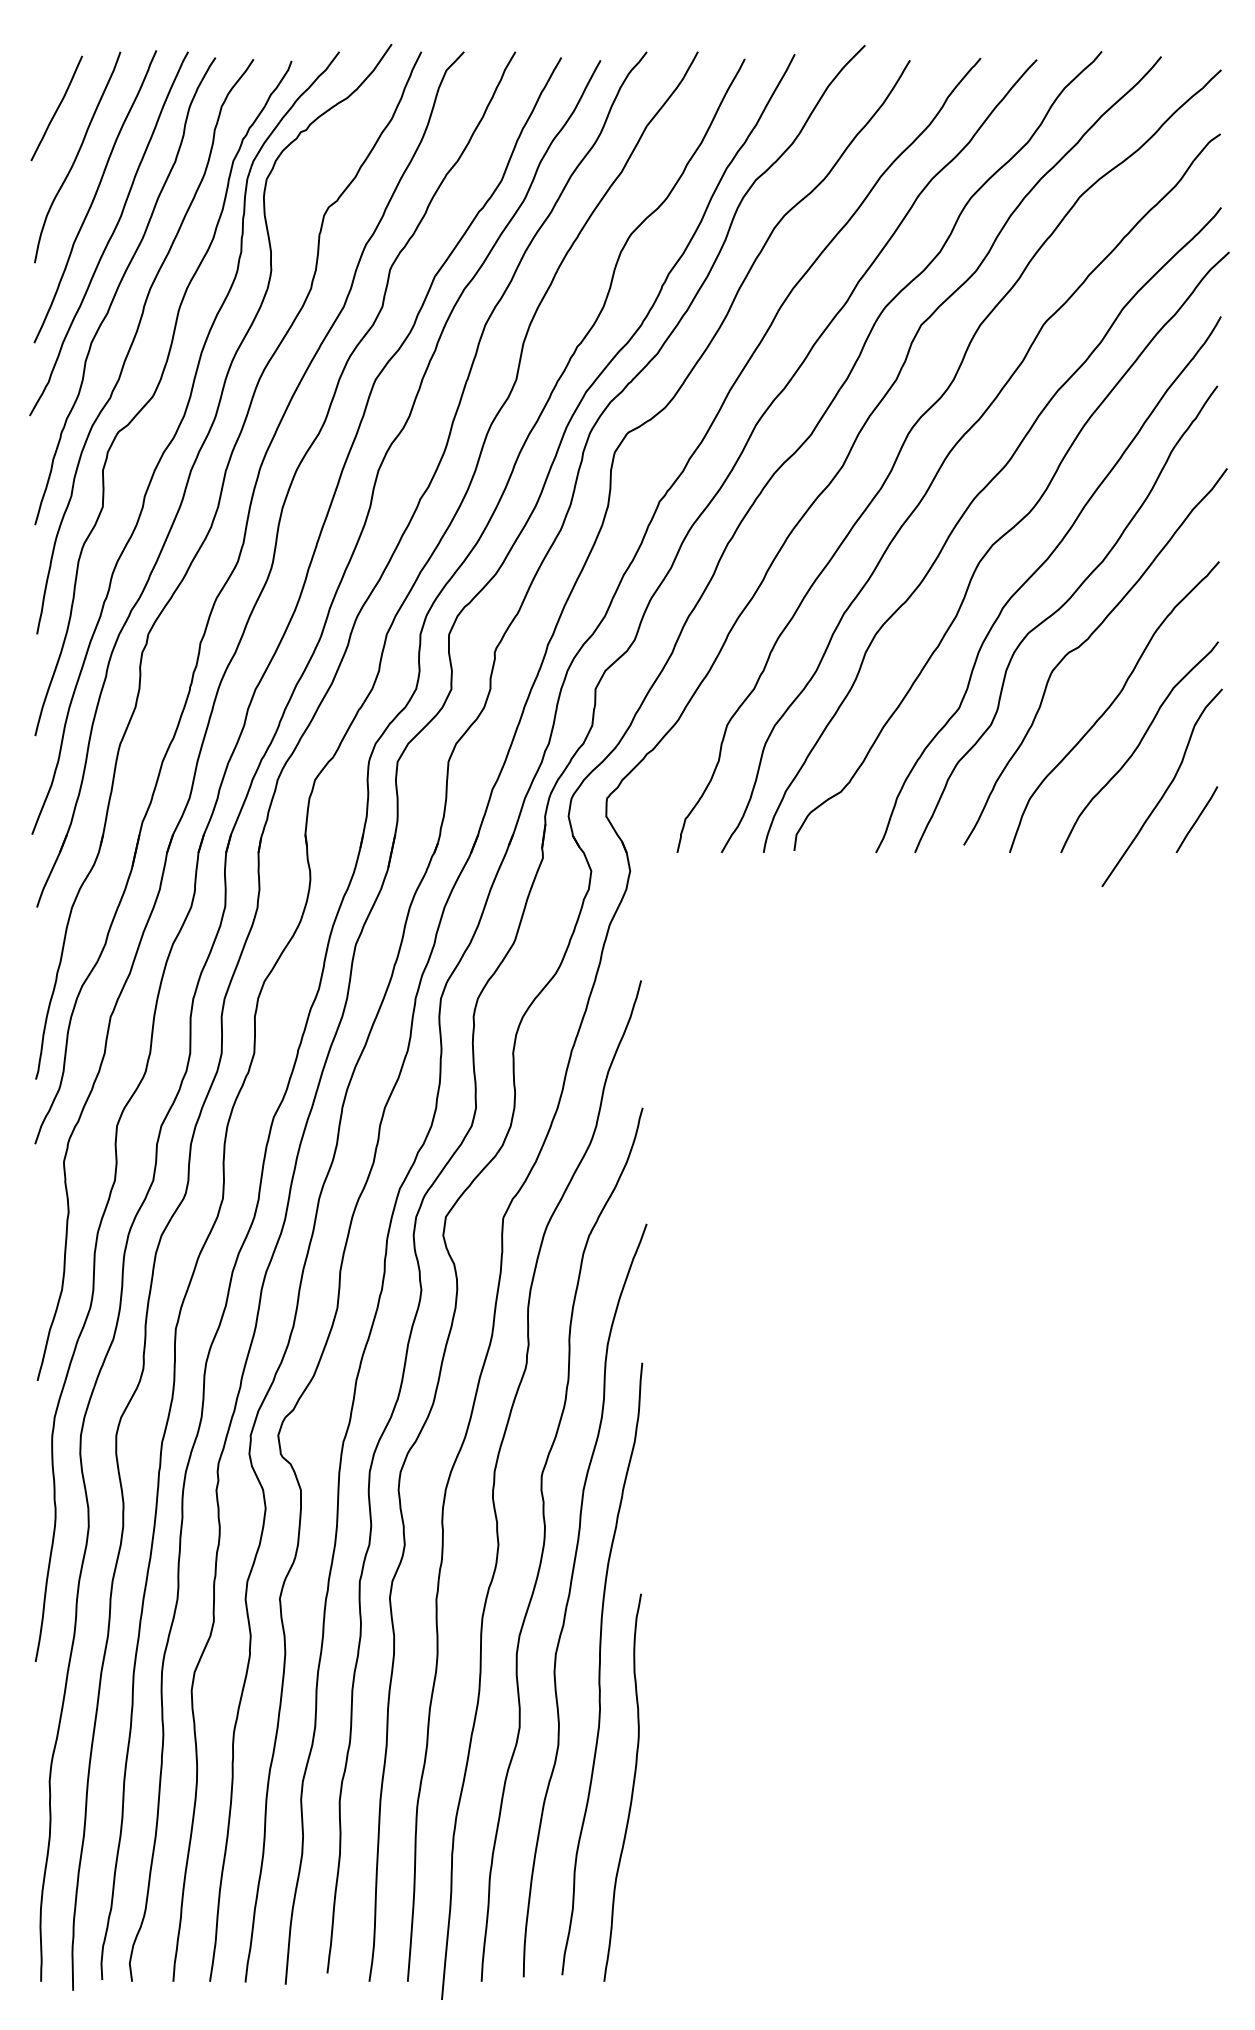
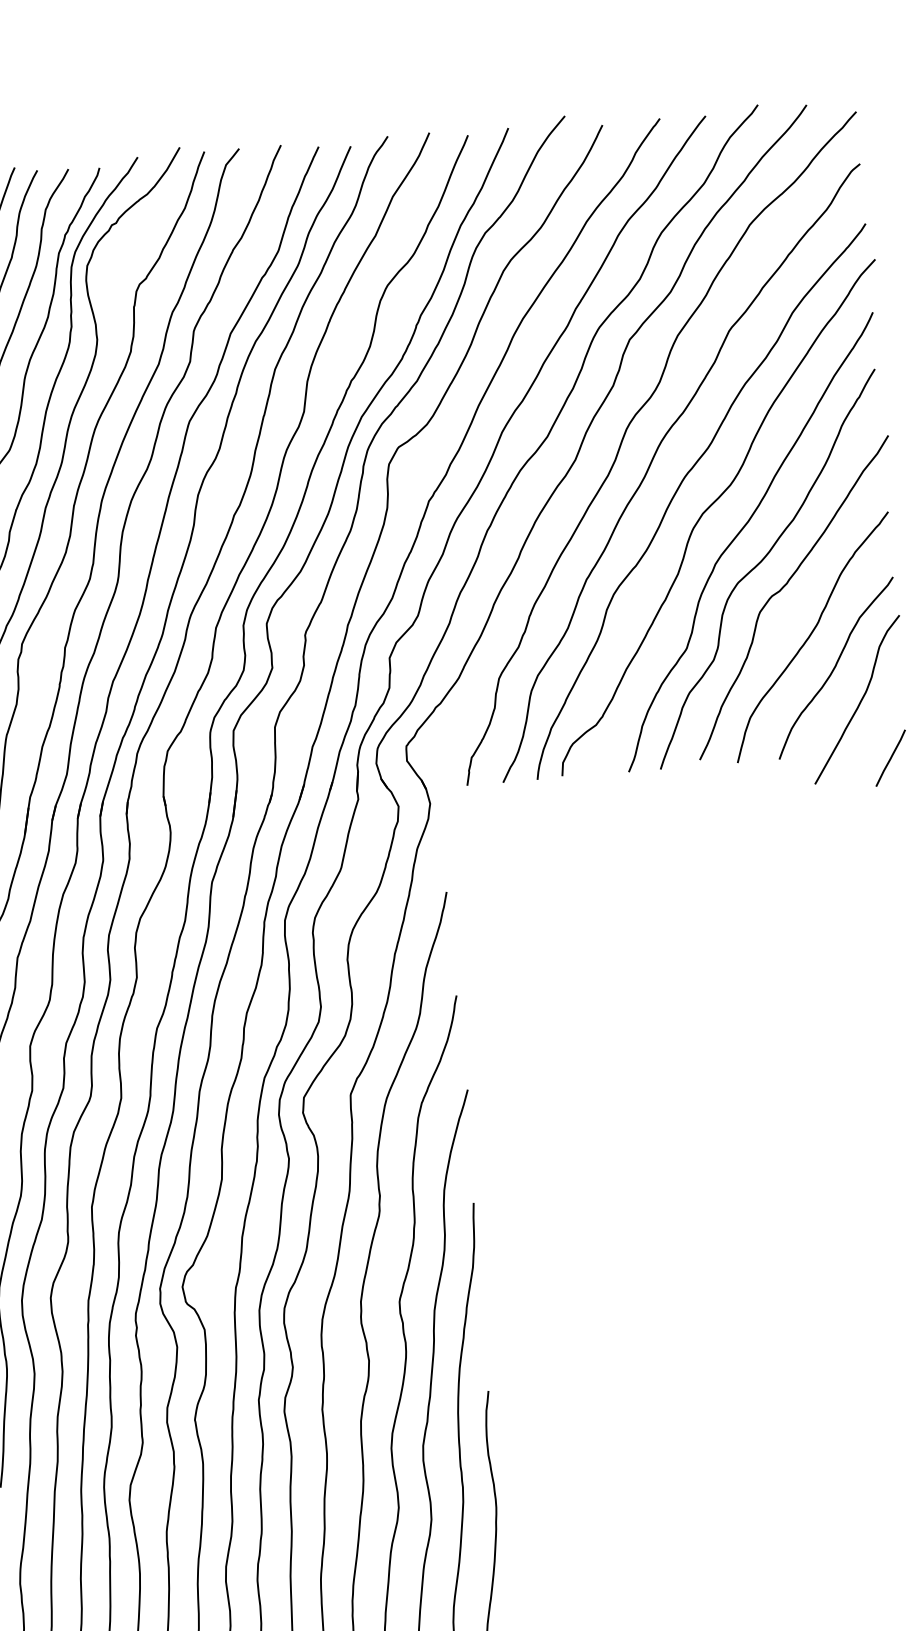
line: (1196, 819) -> (890, 758), moved

